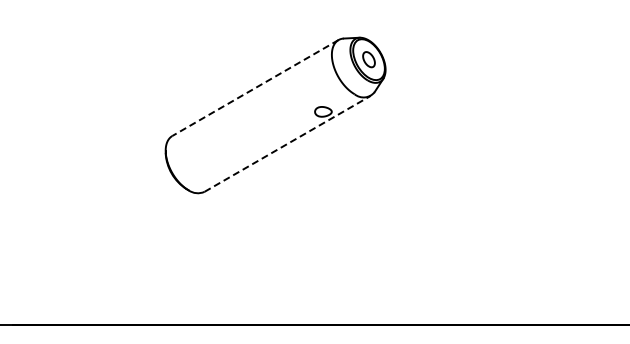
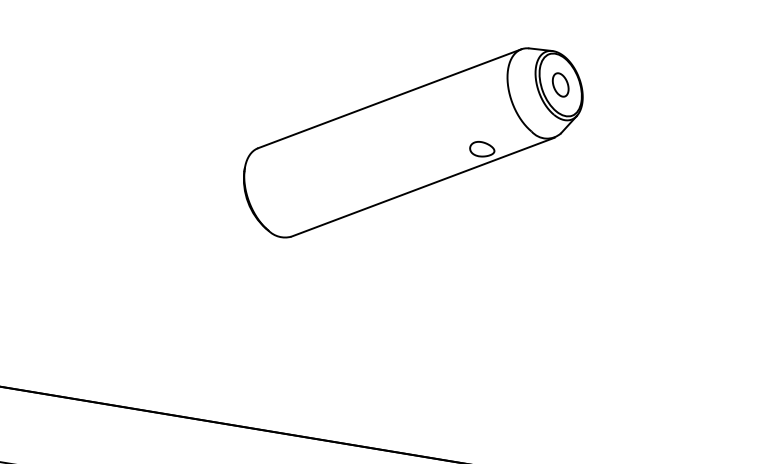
line: (255, 88) -> (389, 99), dashed -> solid
line: (287, 143) -> (422, 186), dashed -> solid

